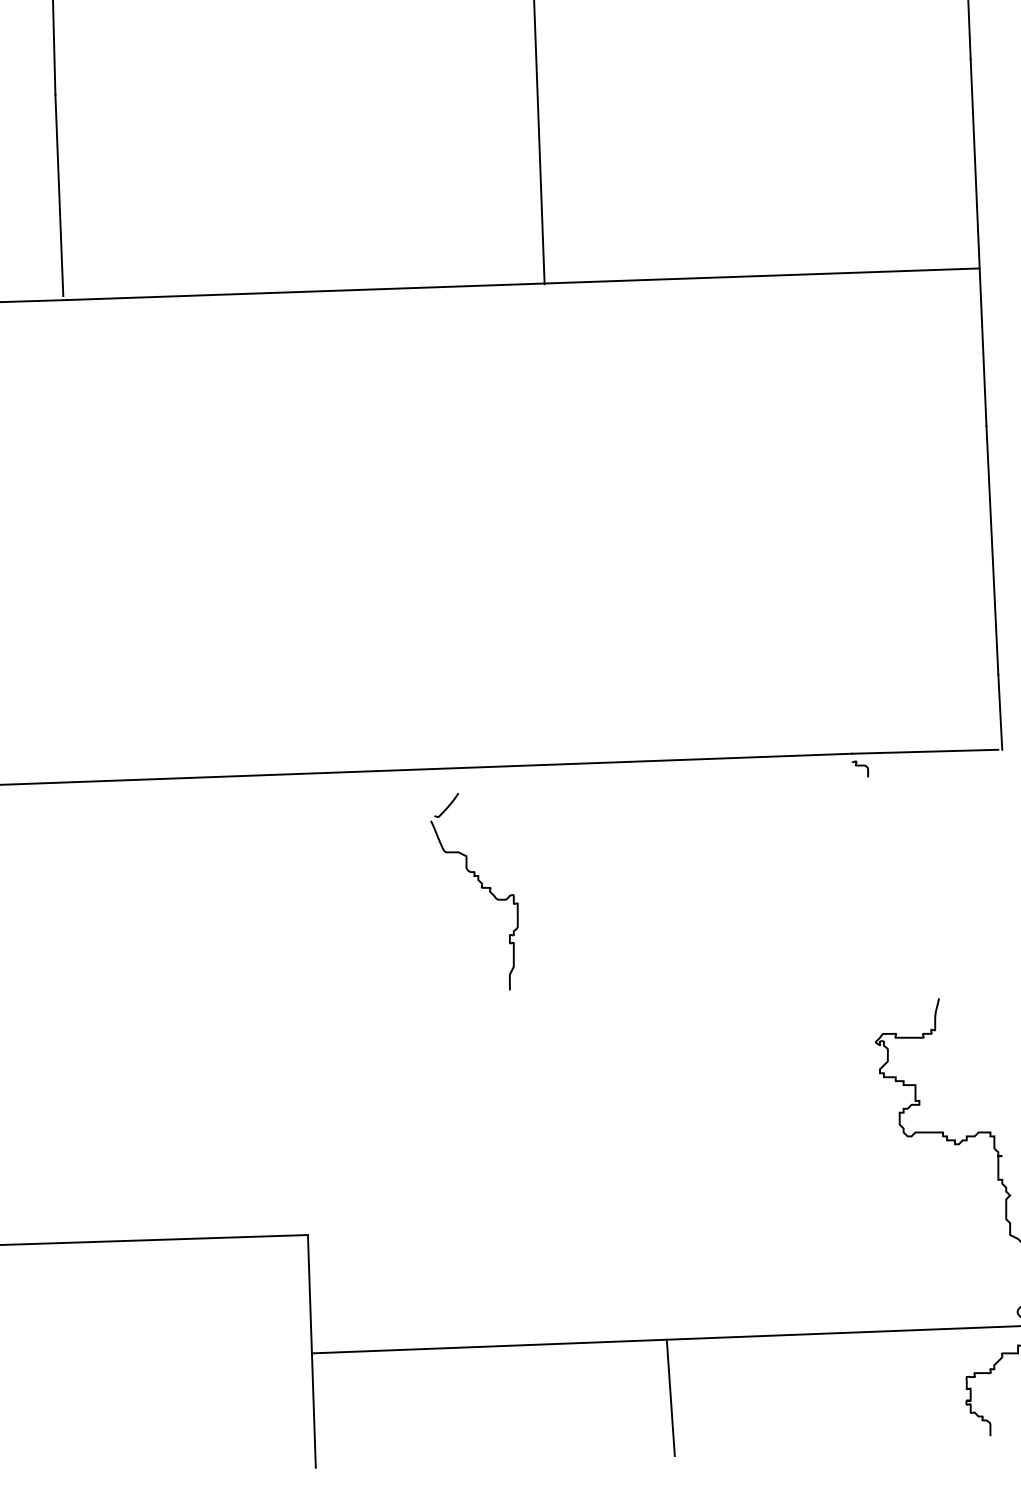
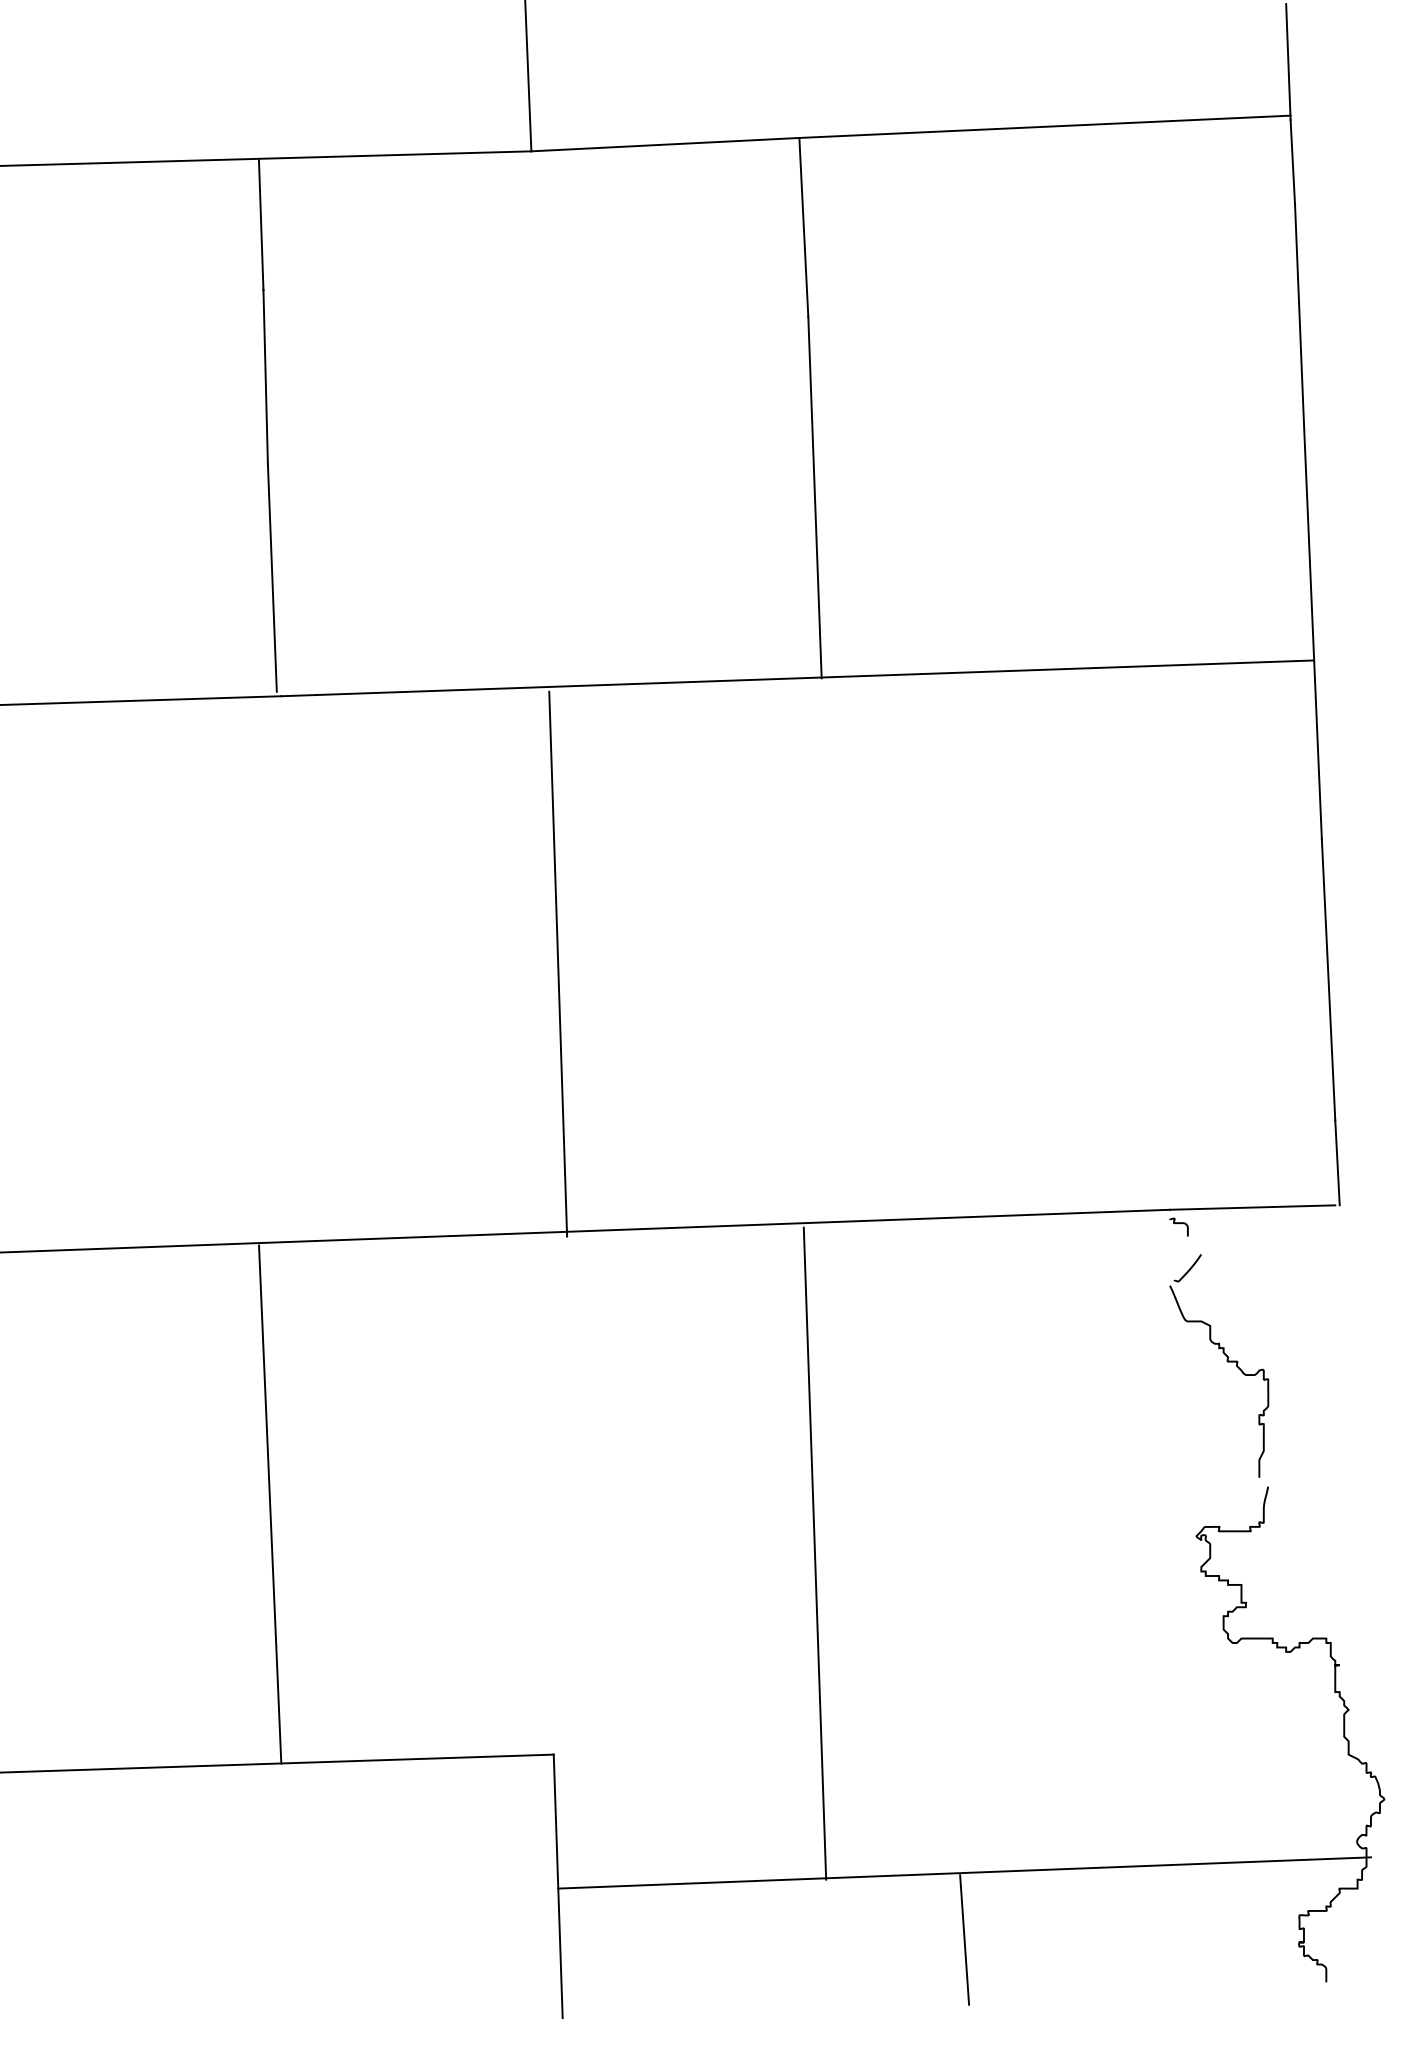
line: (312, 536) -> (558, 963), added
part: (480, 887) -> (1226, 1361), moved
line: (57, 1014) -> (270, 1504), added
line: (538, 1057) -> (814, 1553), added

